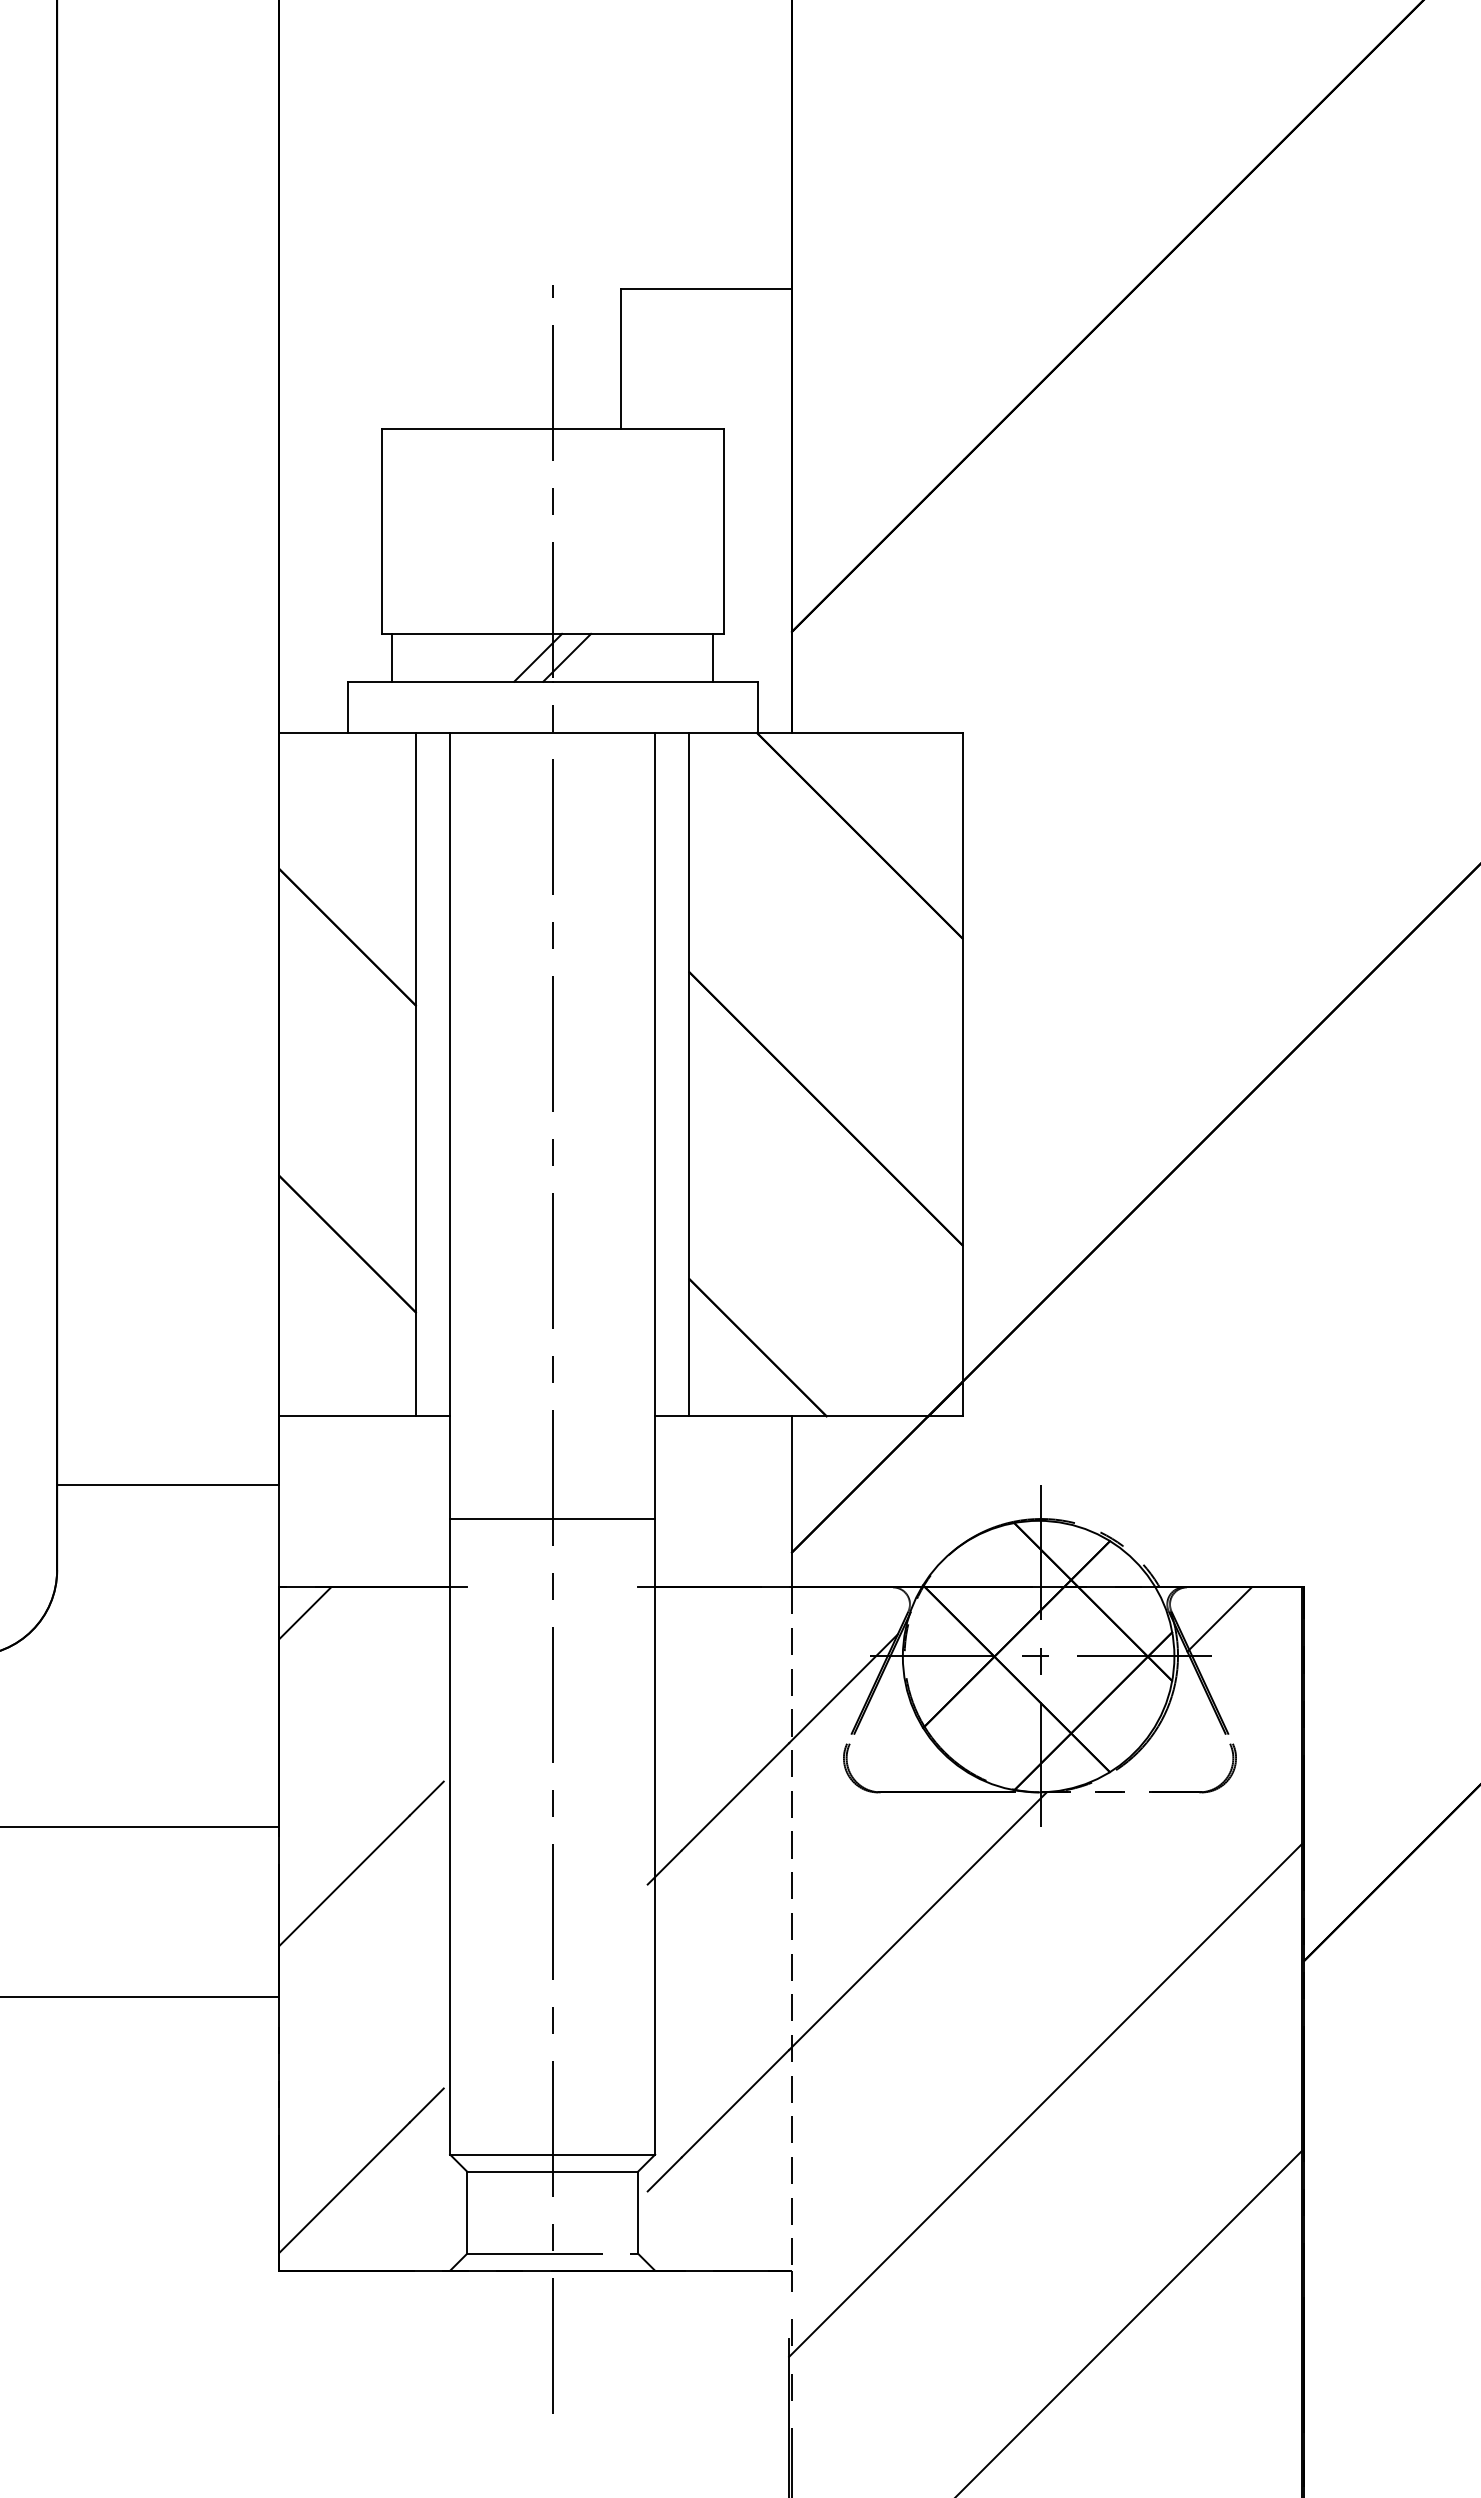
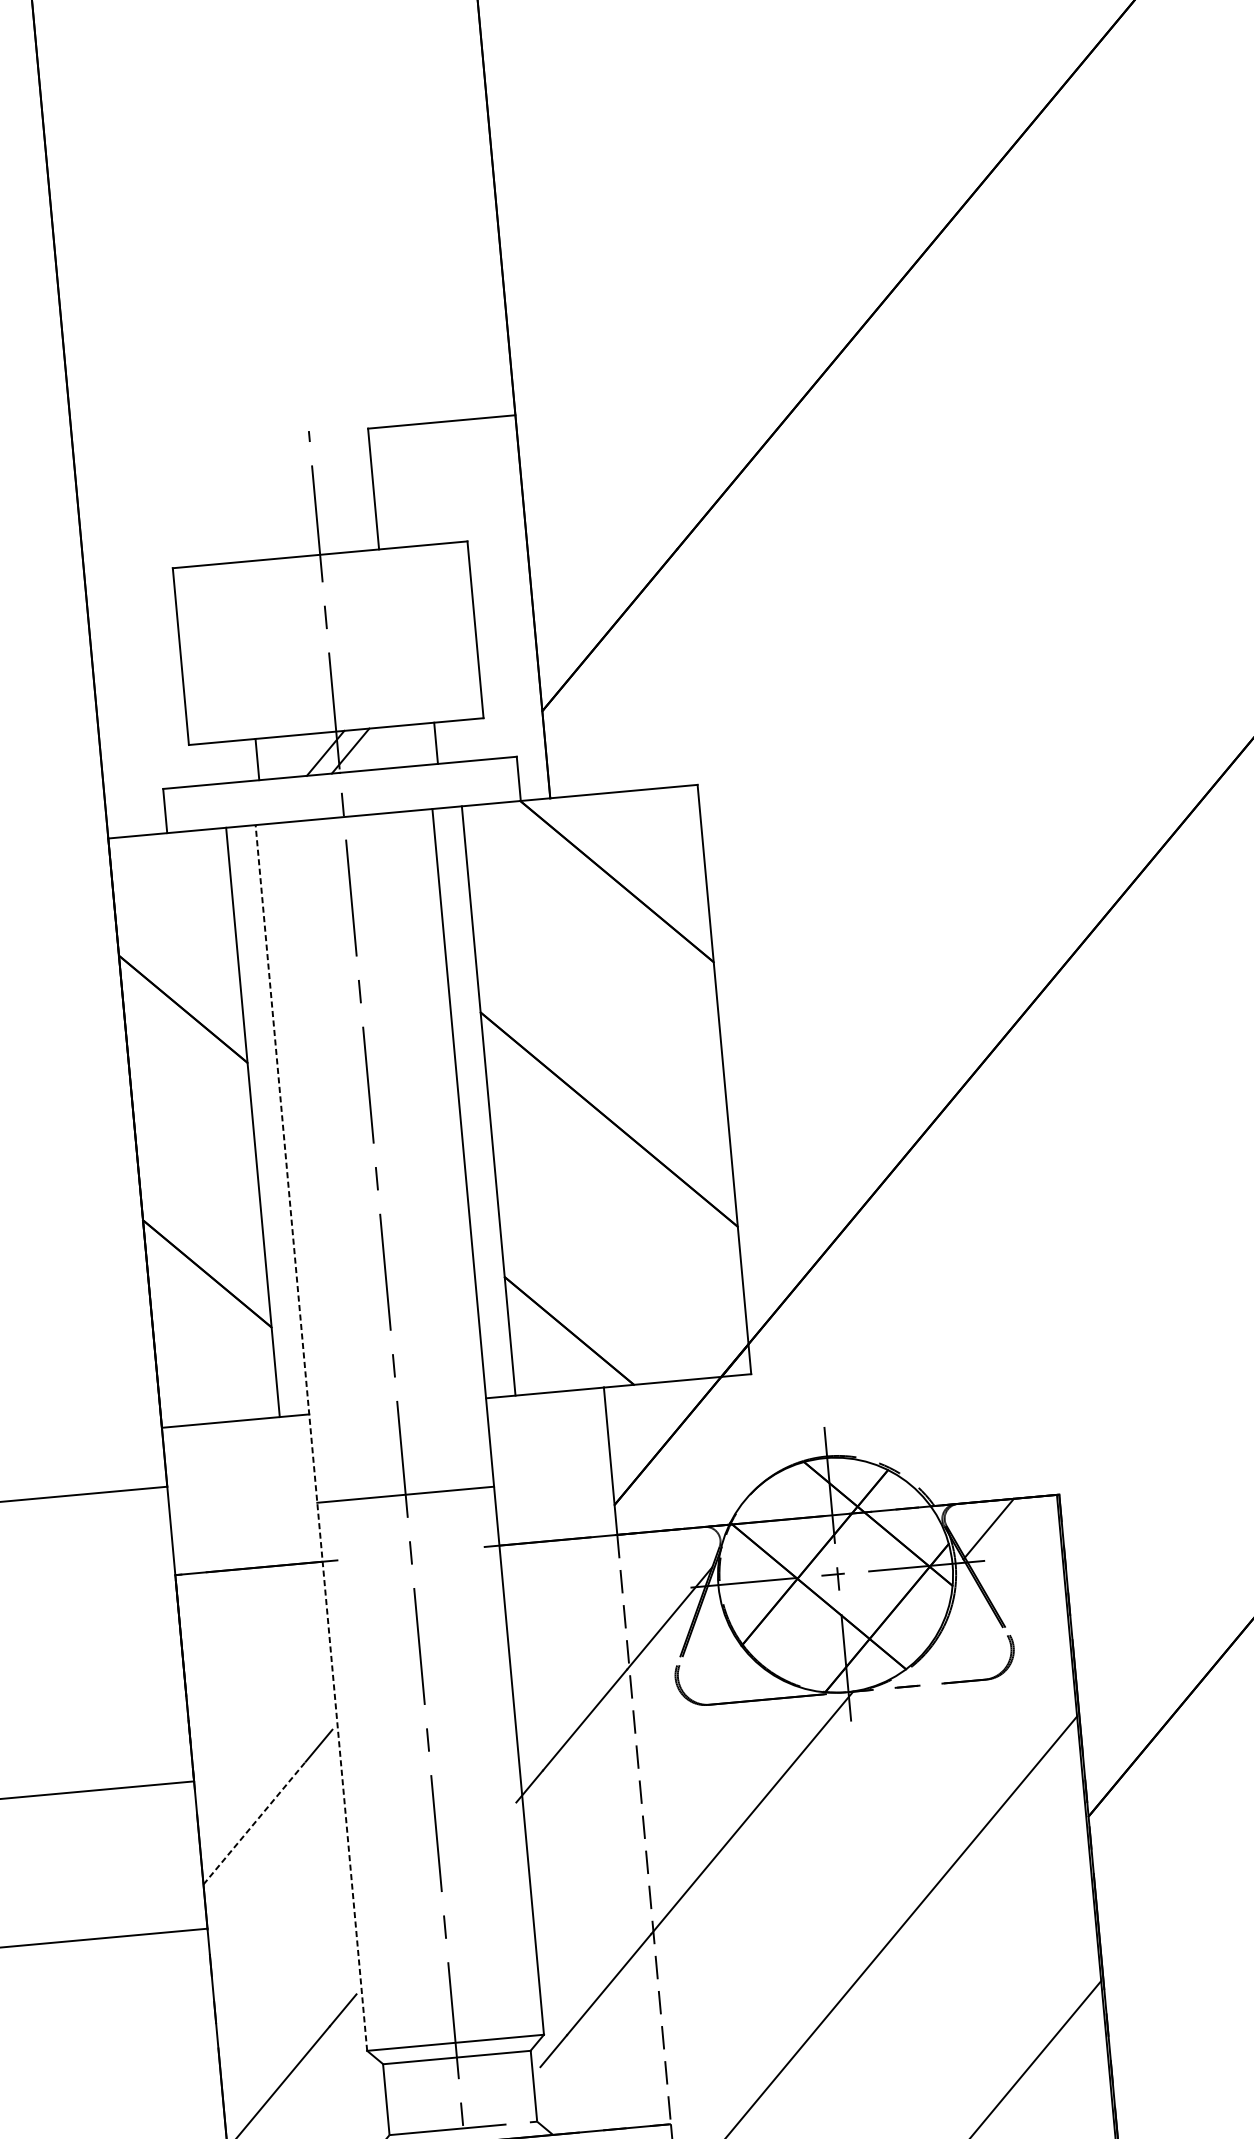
line: (392, 657) -> (257, 759), moved
line: (713, 657) -> (436, 743), moved
line: (450, 1443) -> (311, 1437), solid -> dashed
line: (305, 1613) -> (200, 1595), removed
line: (344, 1880) -> (254, 1822), solid -> dashed

